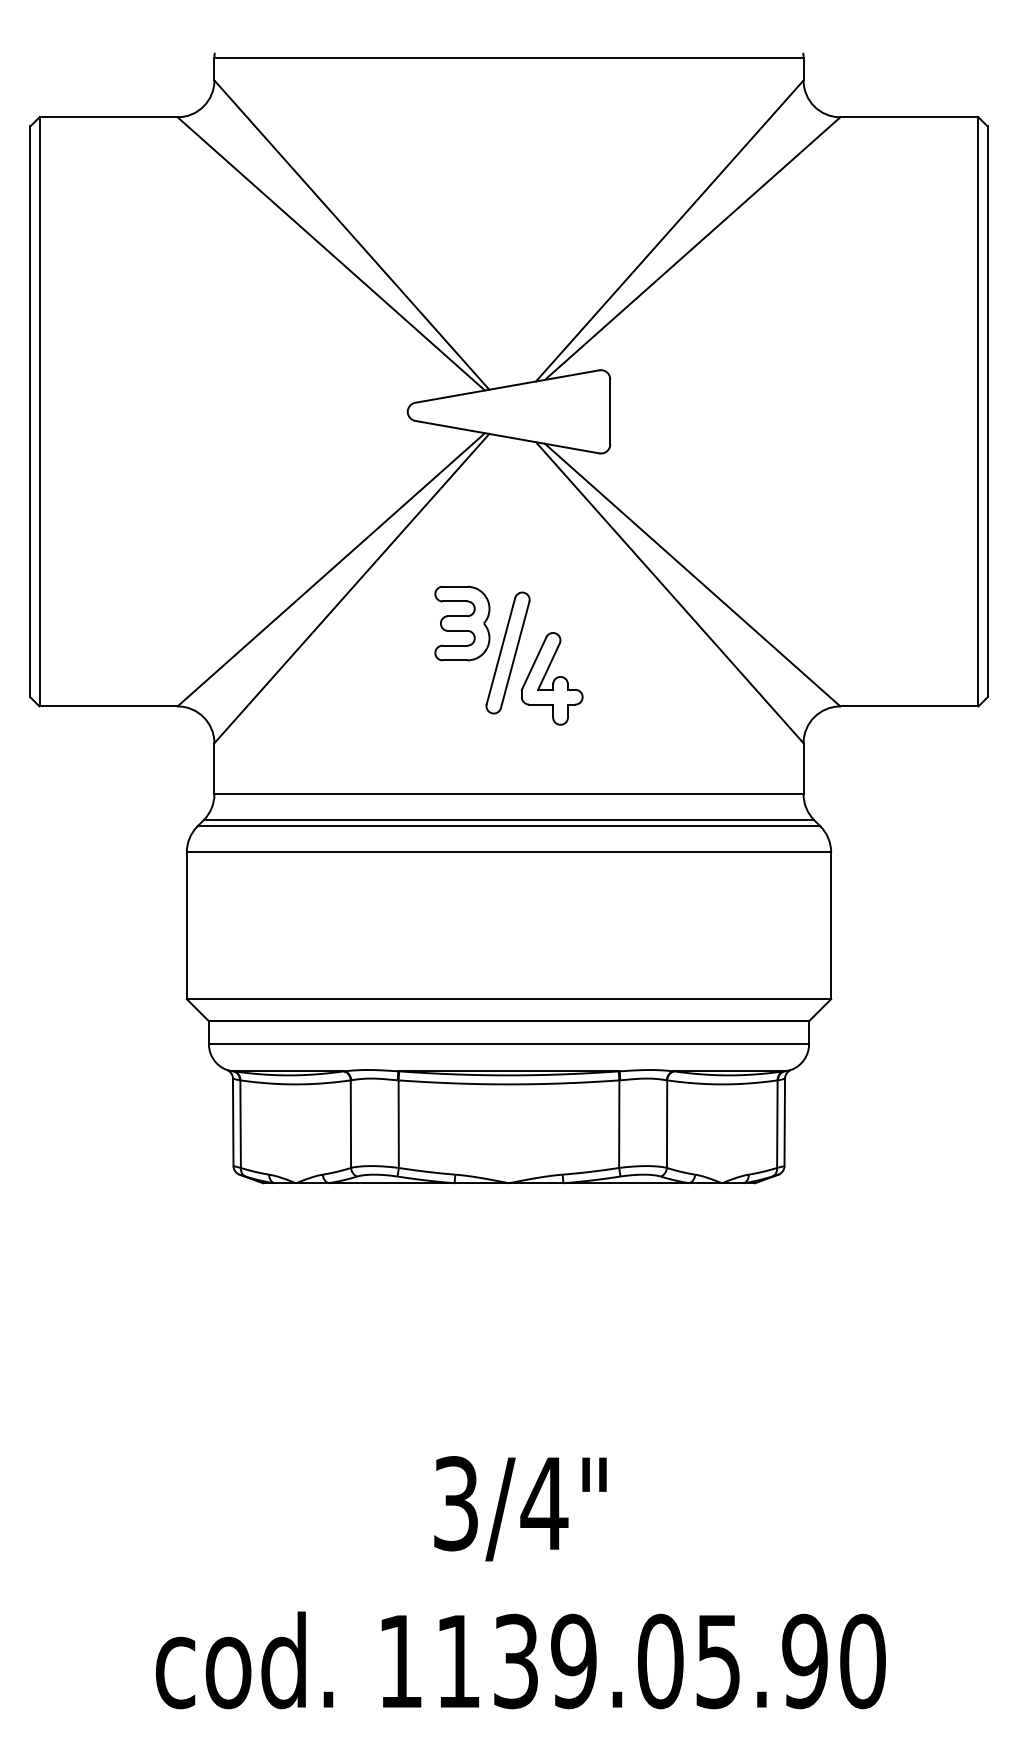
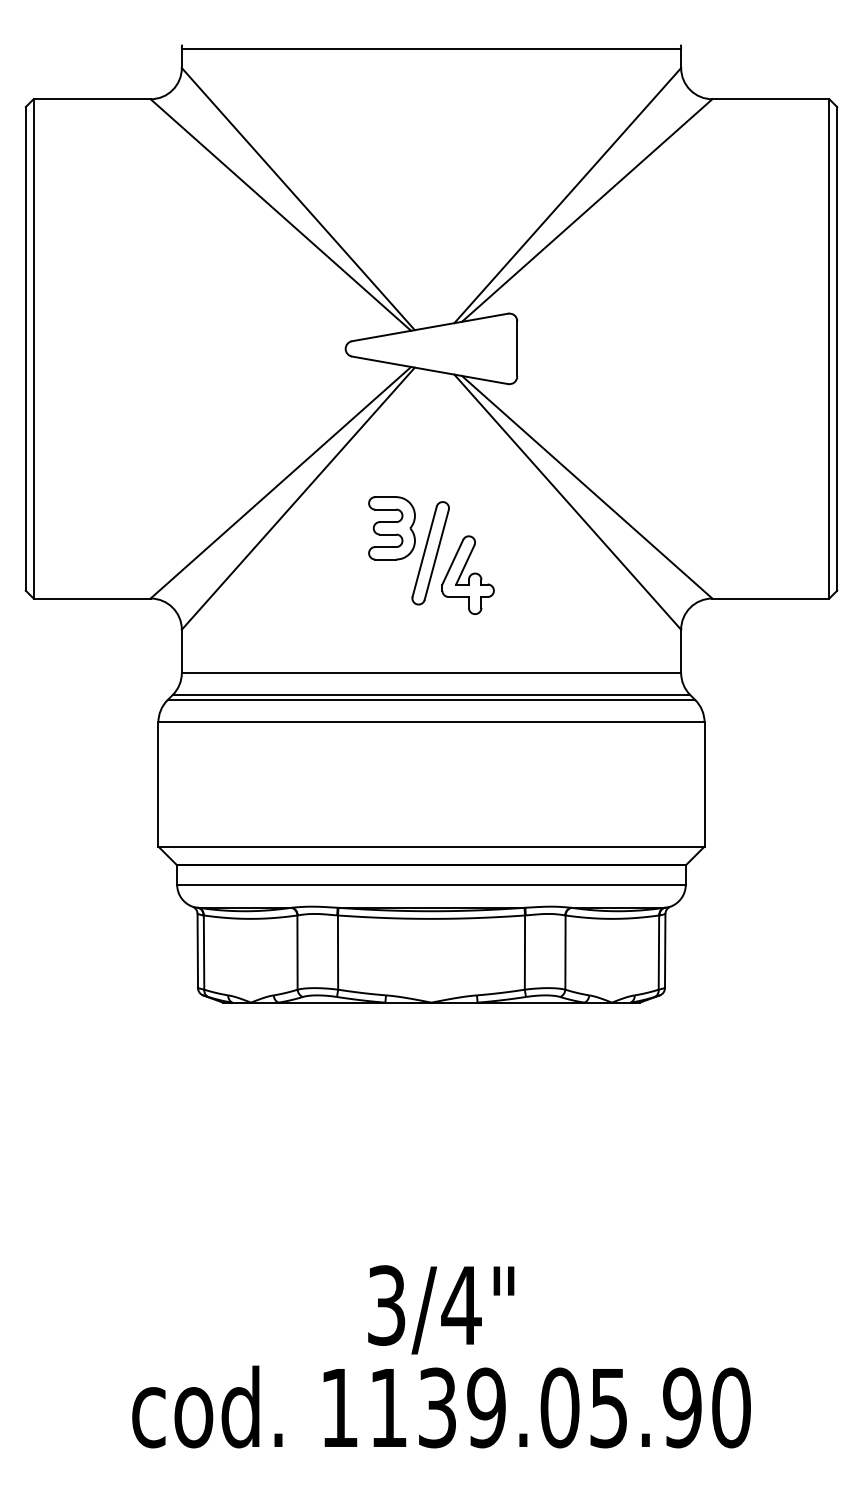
text: (520, 1508) -> (441, 1309), moved

